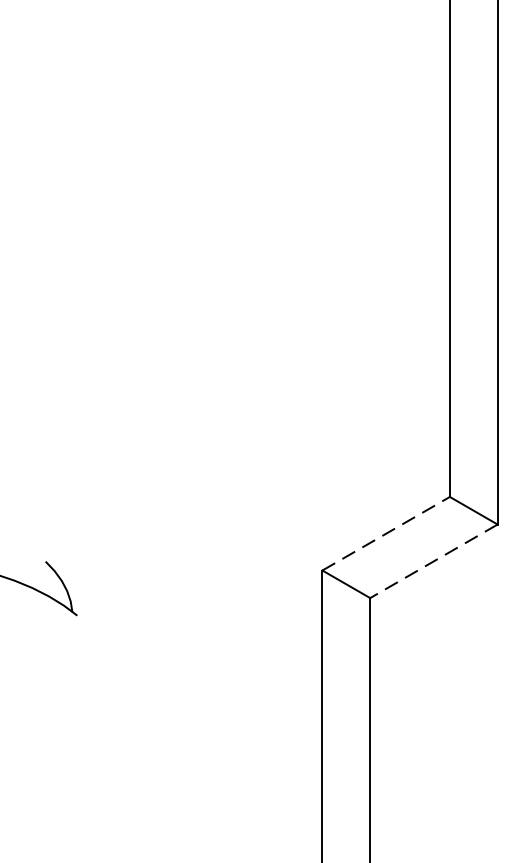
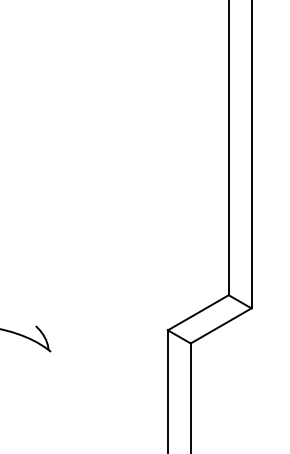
line: (386, 533) -> (198, 312), dashed -> solid
line: (432, 562) -> (220, 326), dashed -> solid

